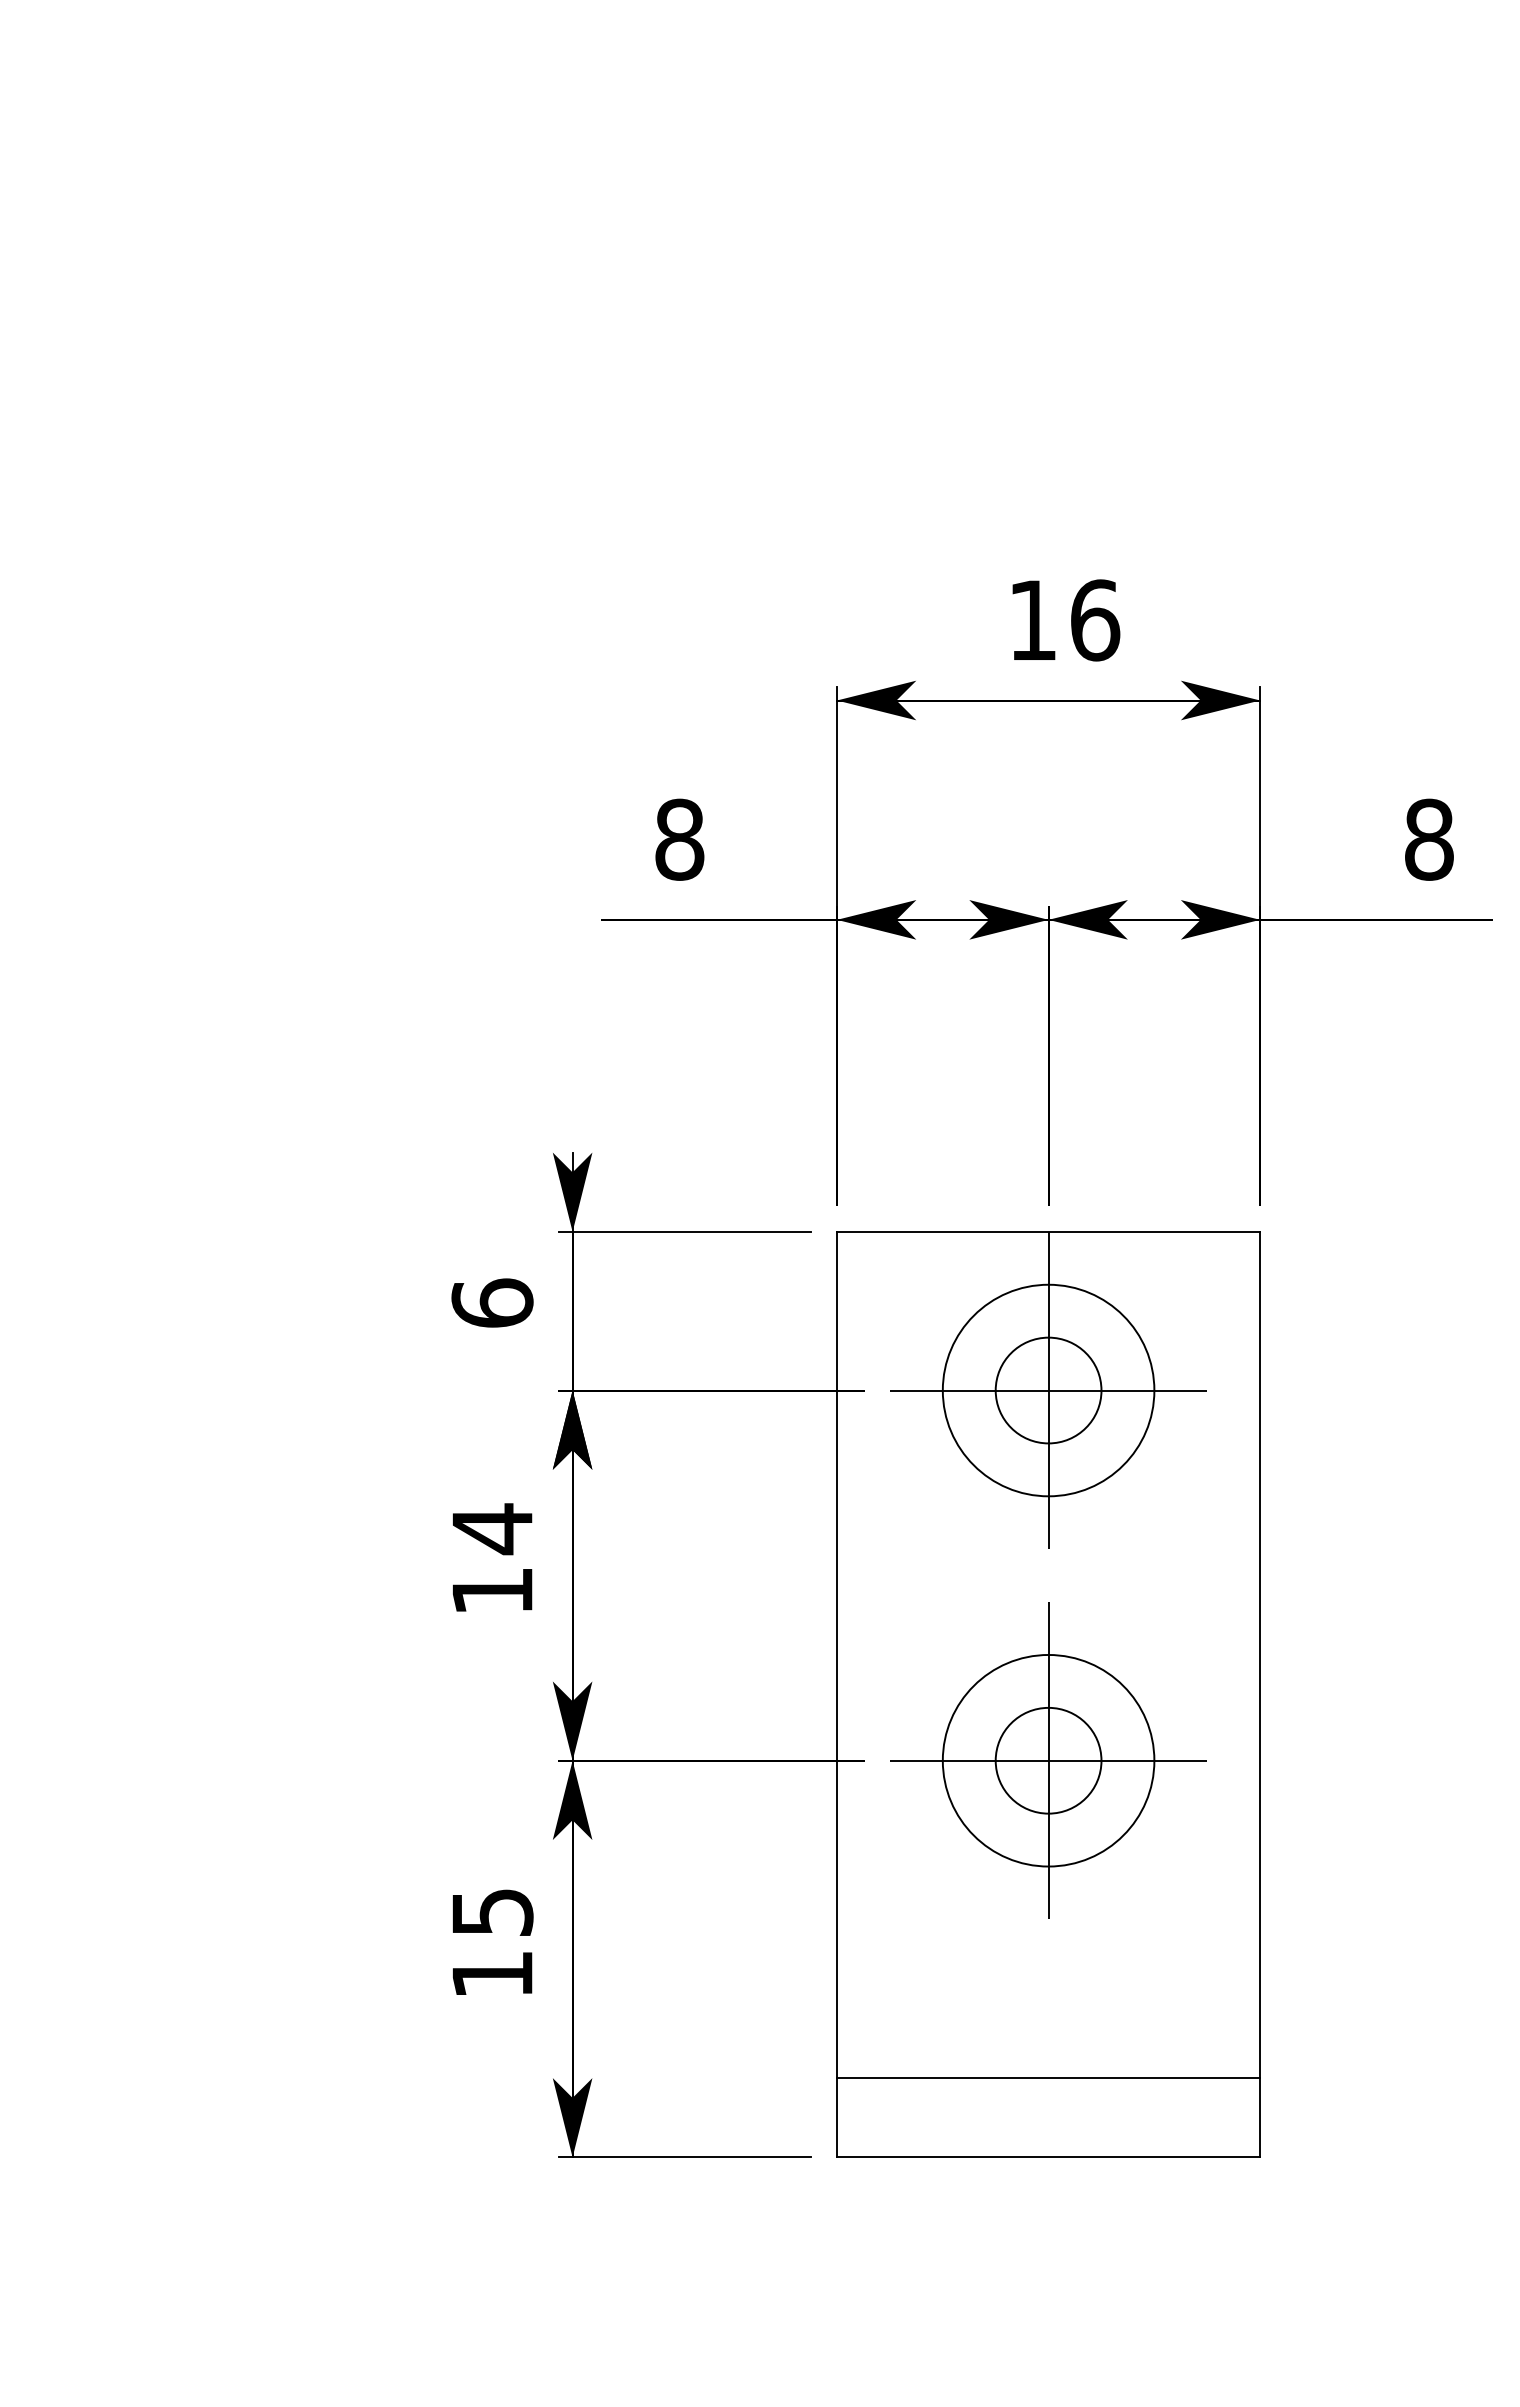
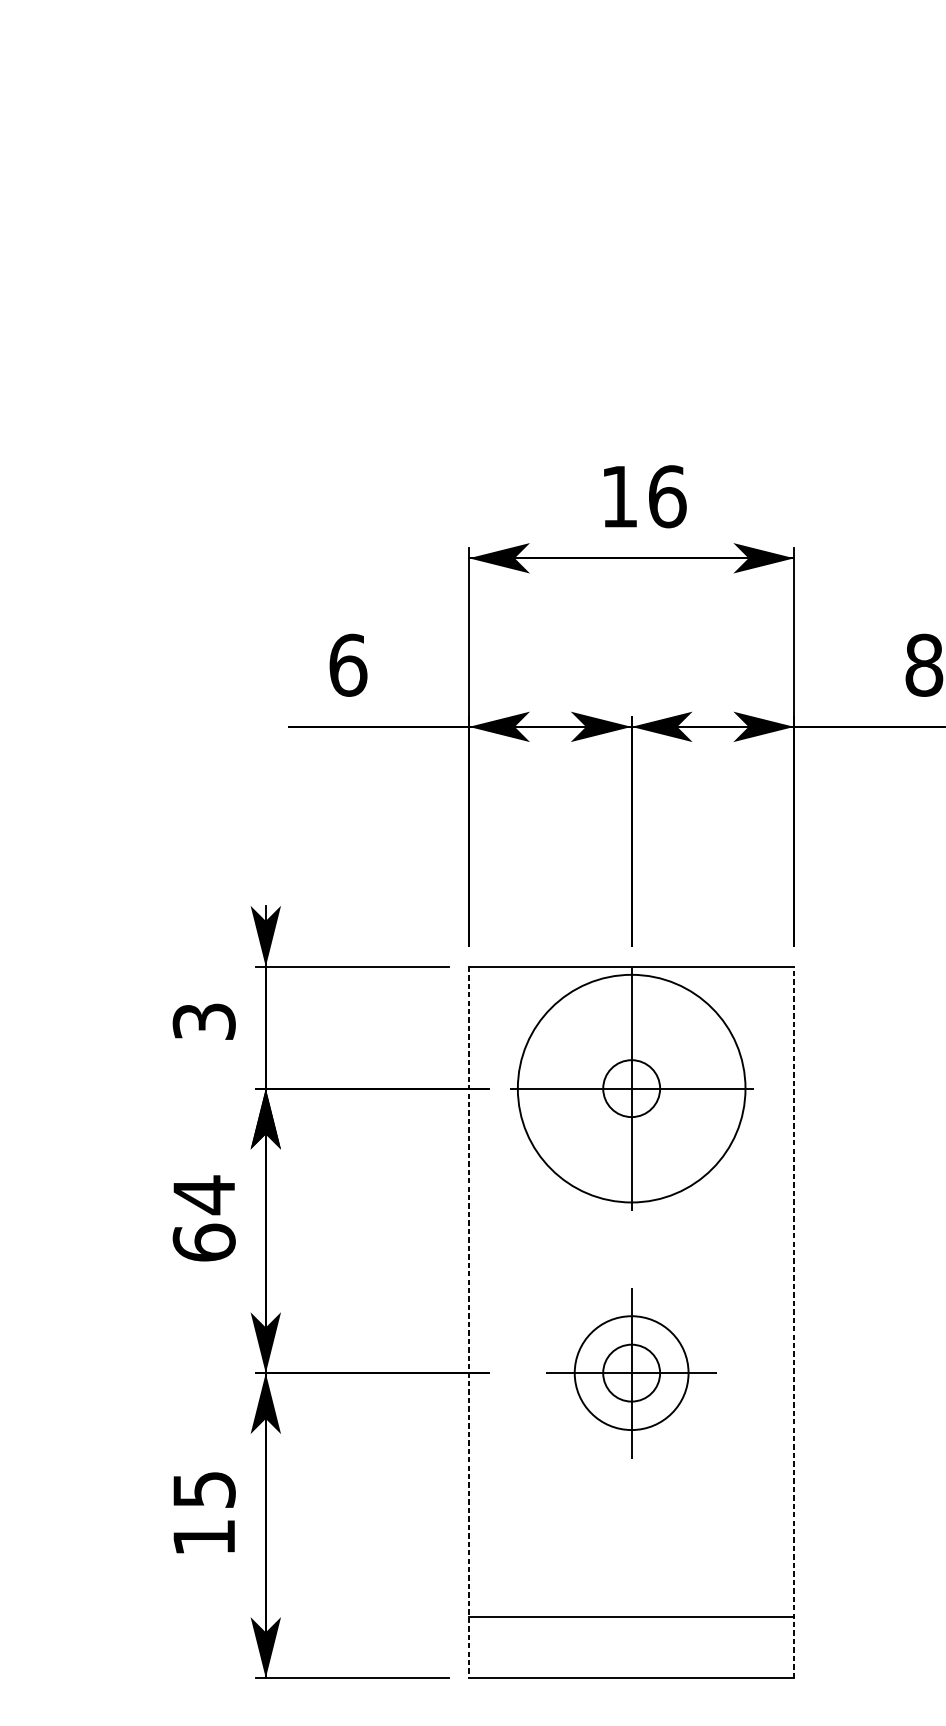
text: (679, 839) -> (347, 665), 8 -> 6
text: (492, 1302) -> (204, 1020), 6 -> 3
circle: (1048, 1390) -> (631, 1088), size x0.7
circle: (1048, 1390) -> (631, 1088), size x1.4
text: (492, 1590) -> (204, 1242), 14 -> 64
line: (837, 1694) -> (469, 1322), solid -> dashed
line: (1260, 1694) -> (794, 1322), solid -> dashed
part: (1048, 1760) -> (631, 1373), size x0.7

